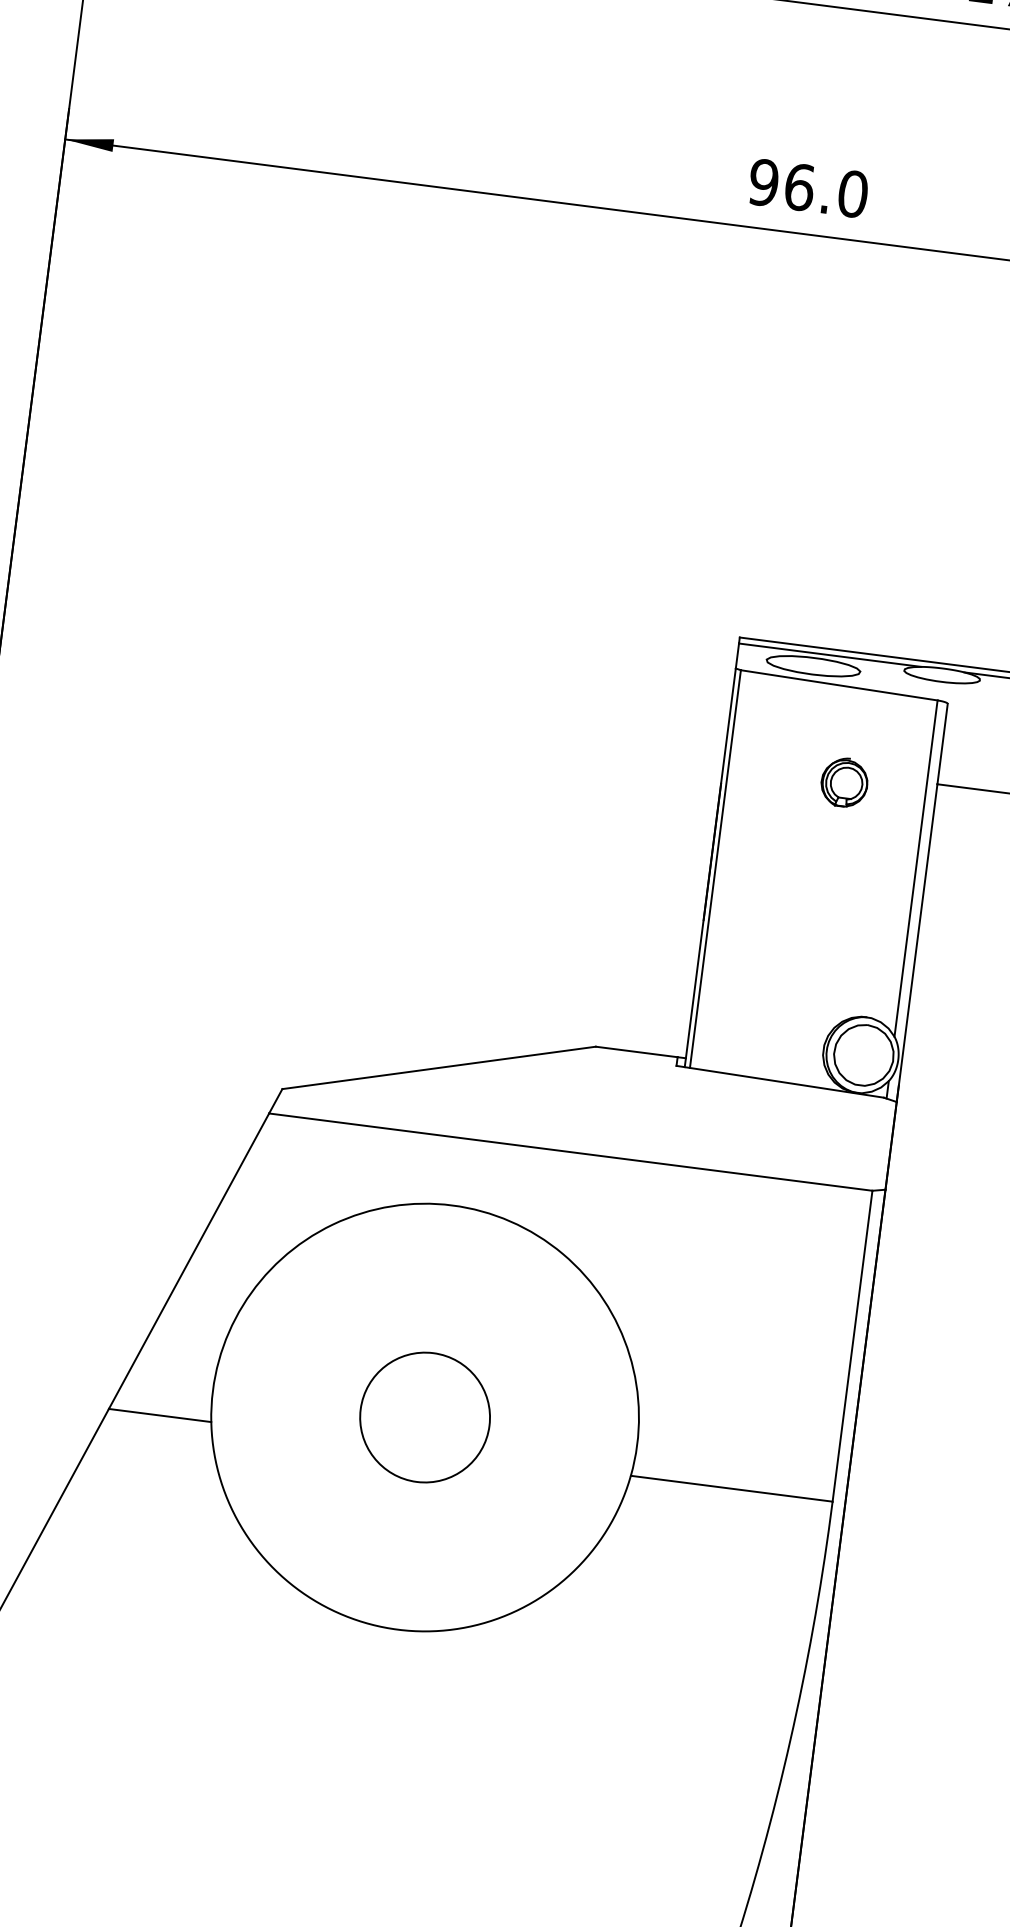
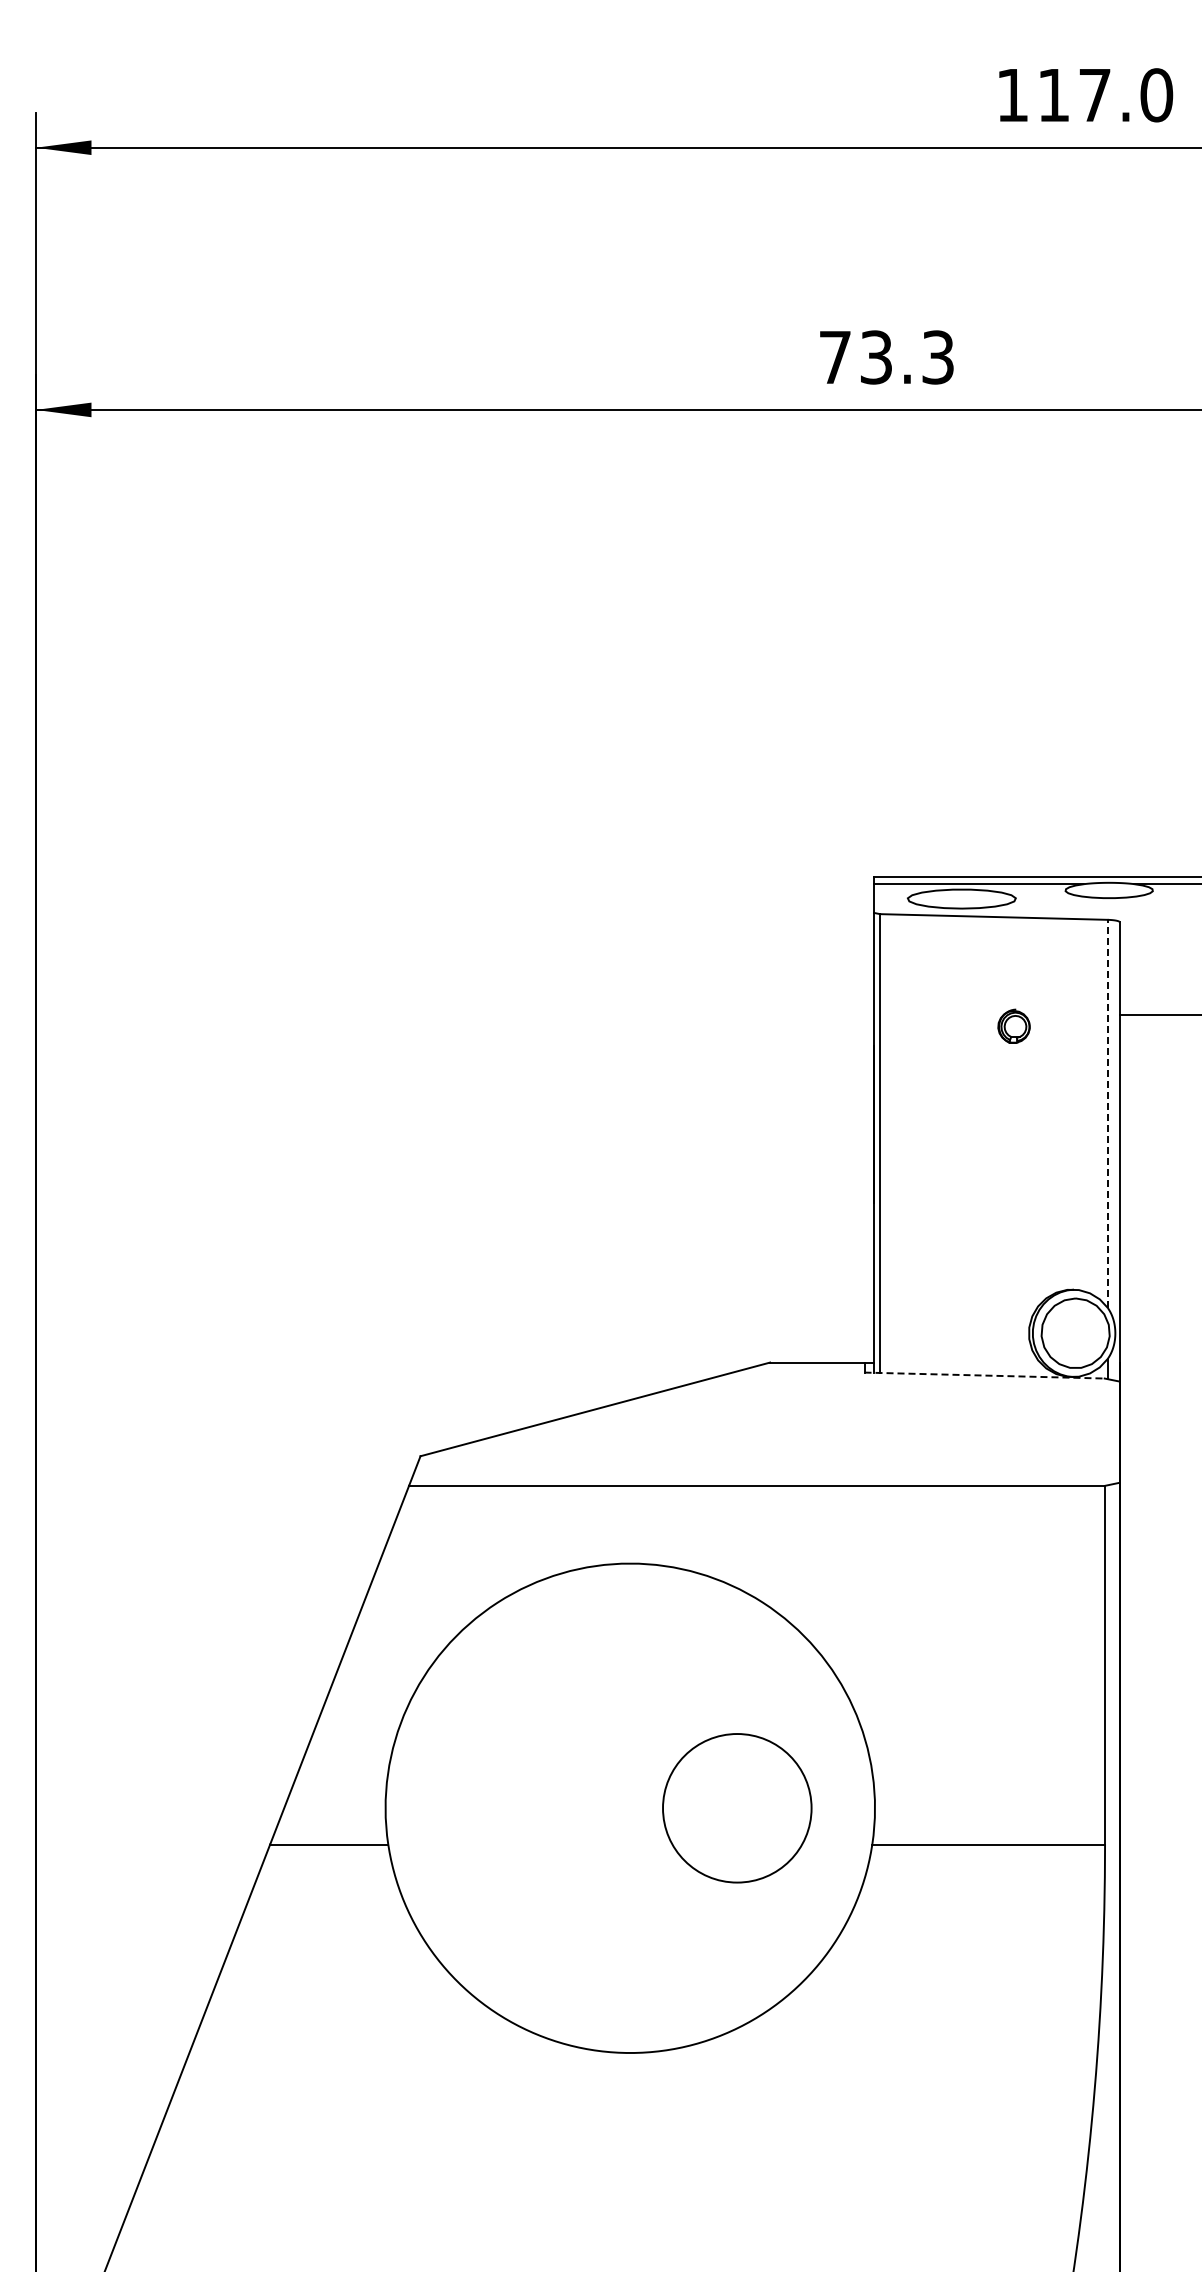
text: (808, 188) -> (886, 357), 96.0 -> 73.3
part: (844, 781) -> (1013, 1025), size x0.6
line: (915, 868) -> (1107, 1113), solid -> dashed
line: (781, 1081) -> (985, 1375), solid -> dashed
circle: (425, 1417) -> (737, 1808), moved

